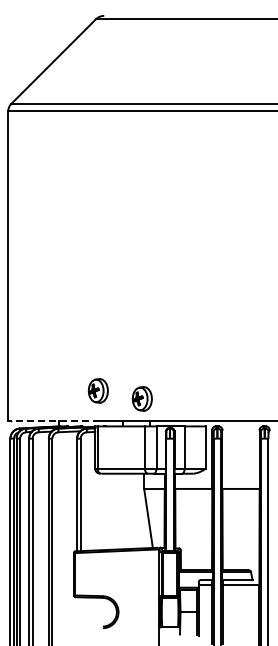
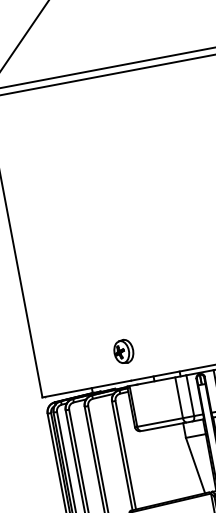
part: (141, 398) -> (166, 351), removed
line: (54, 421) -> (87, 389), dashed -> solid

